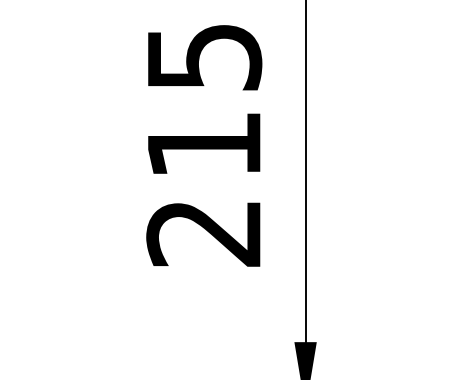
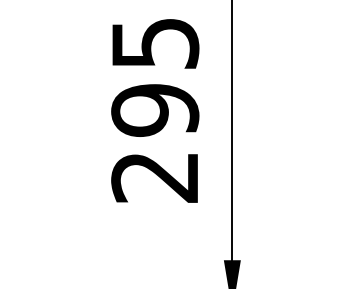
text: (204, 145) -> (155, 110), 215 -> 295

